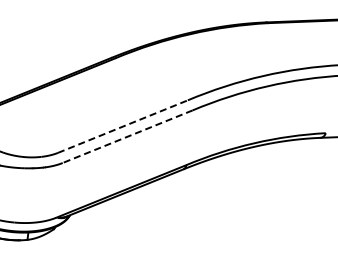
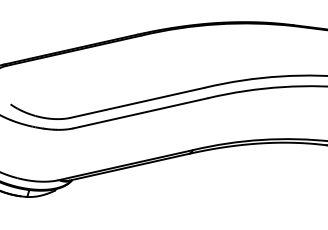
line: (123, 126) -> (138, 102), dashed -> solid
line: (127, 136) -> (140, 113), dashed -> solid

